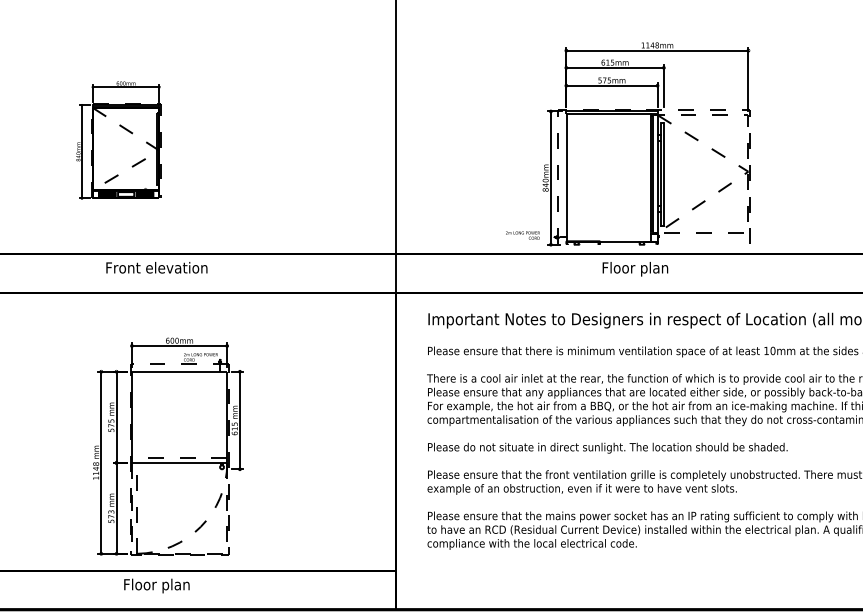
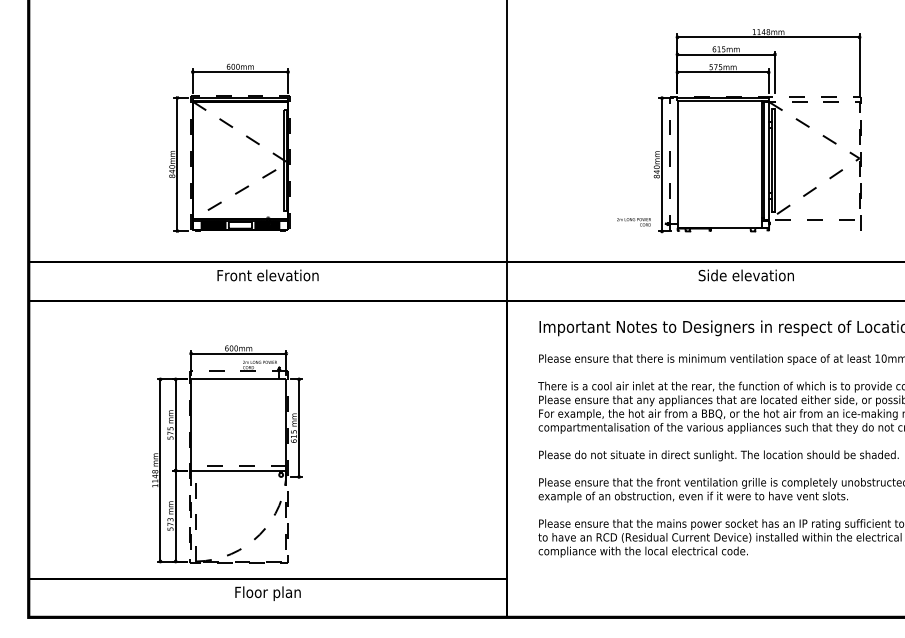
part: (118, 139) -> (229, 147), size x1.43
part: (628, 144) -> (739, 131), moved
text: (634, 268) -> (745, 276), Floor plan -> Side elevation
part: (168, 446) -> (227, 454), moved

